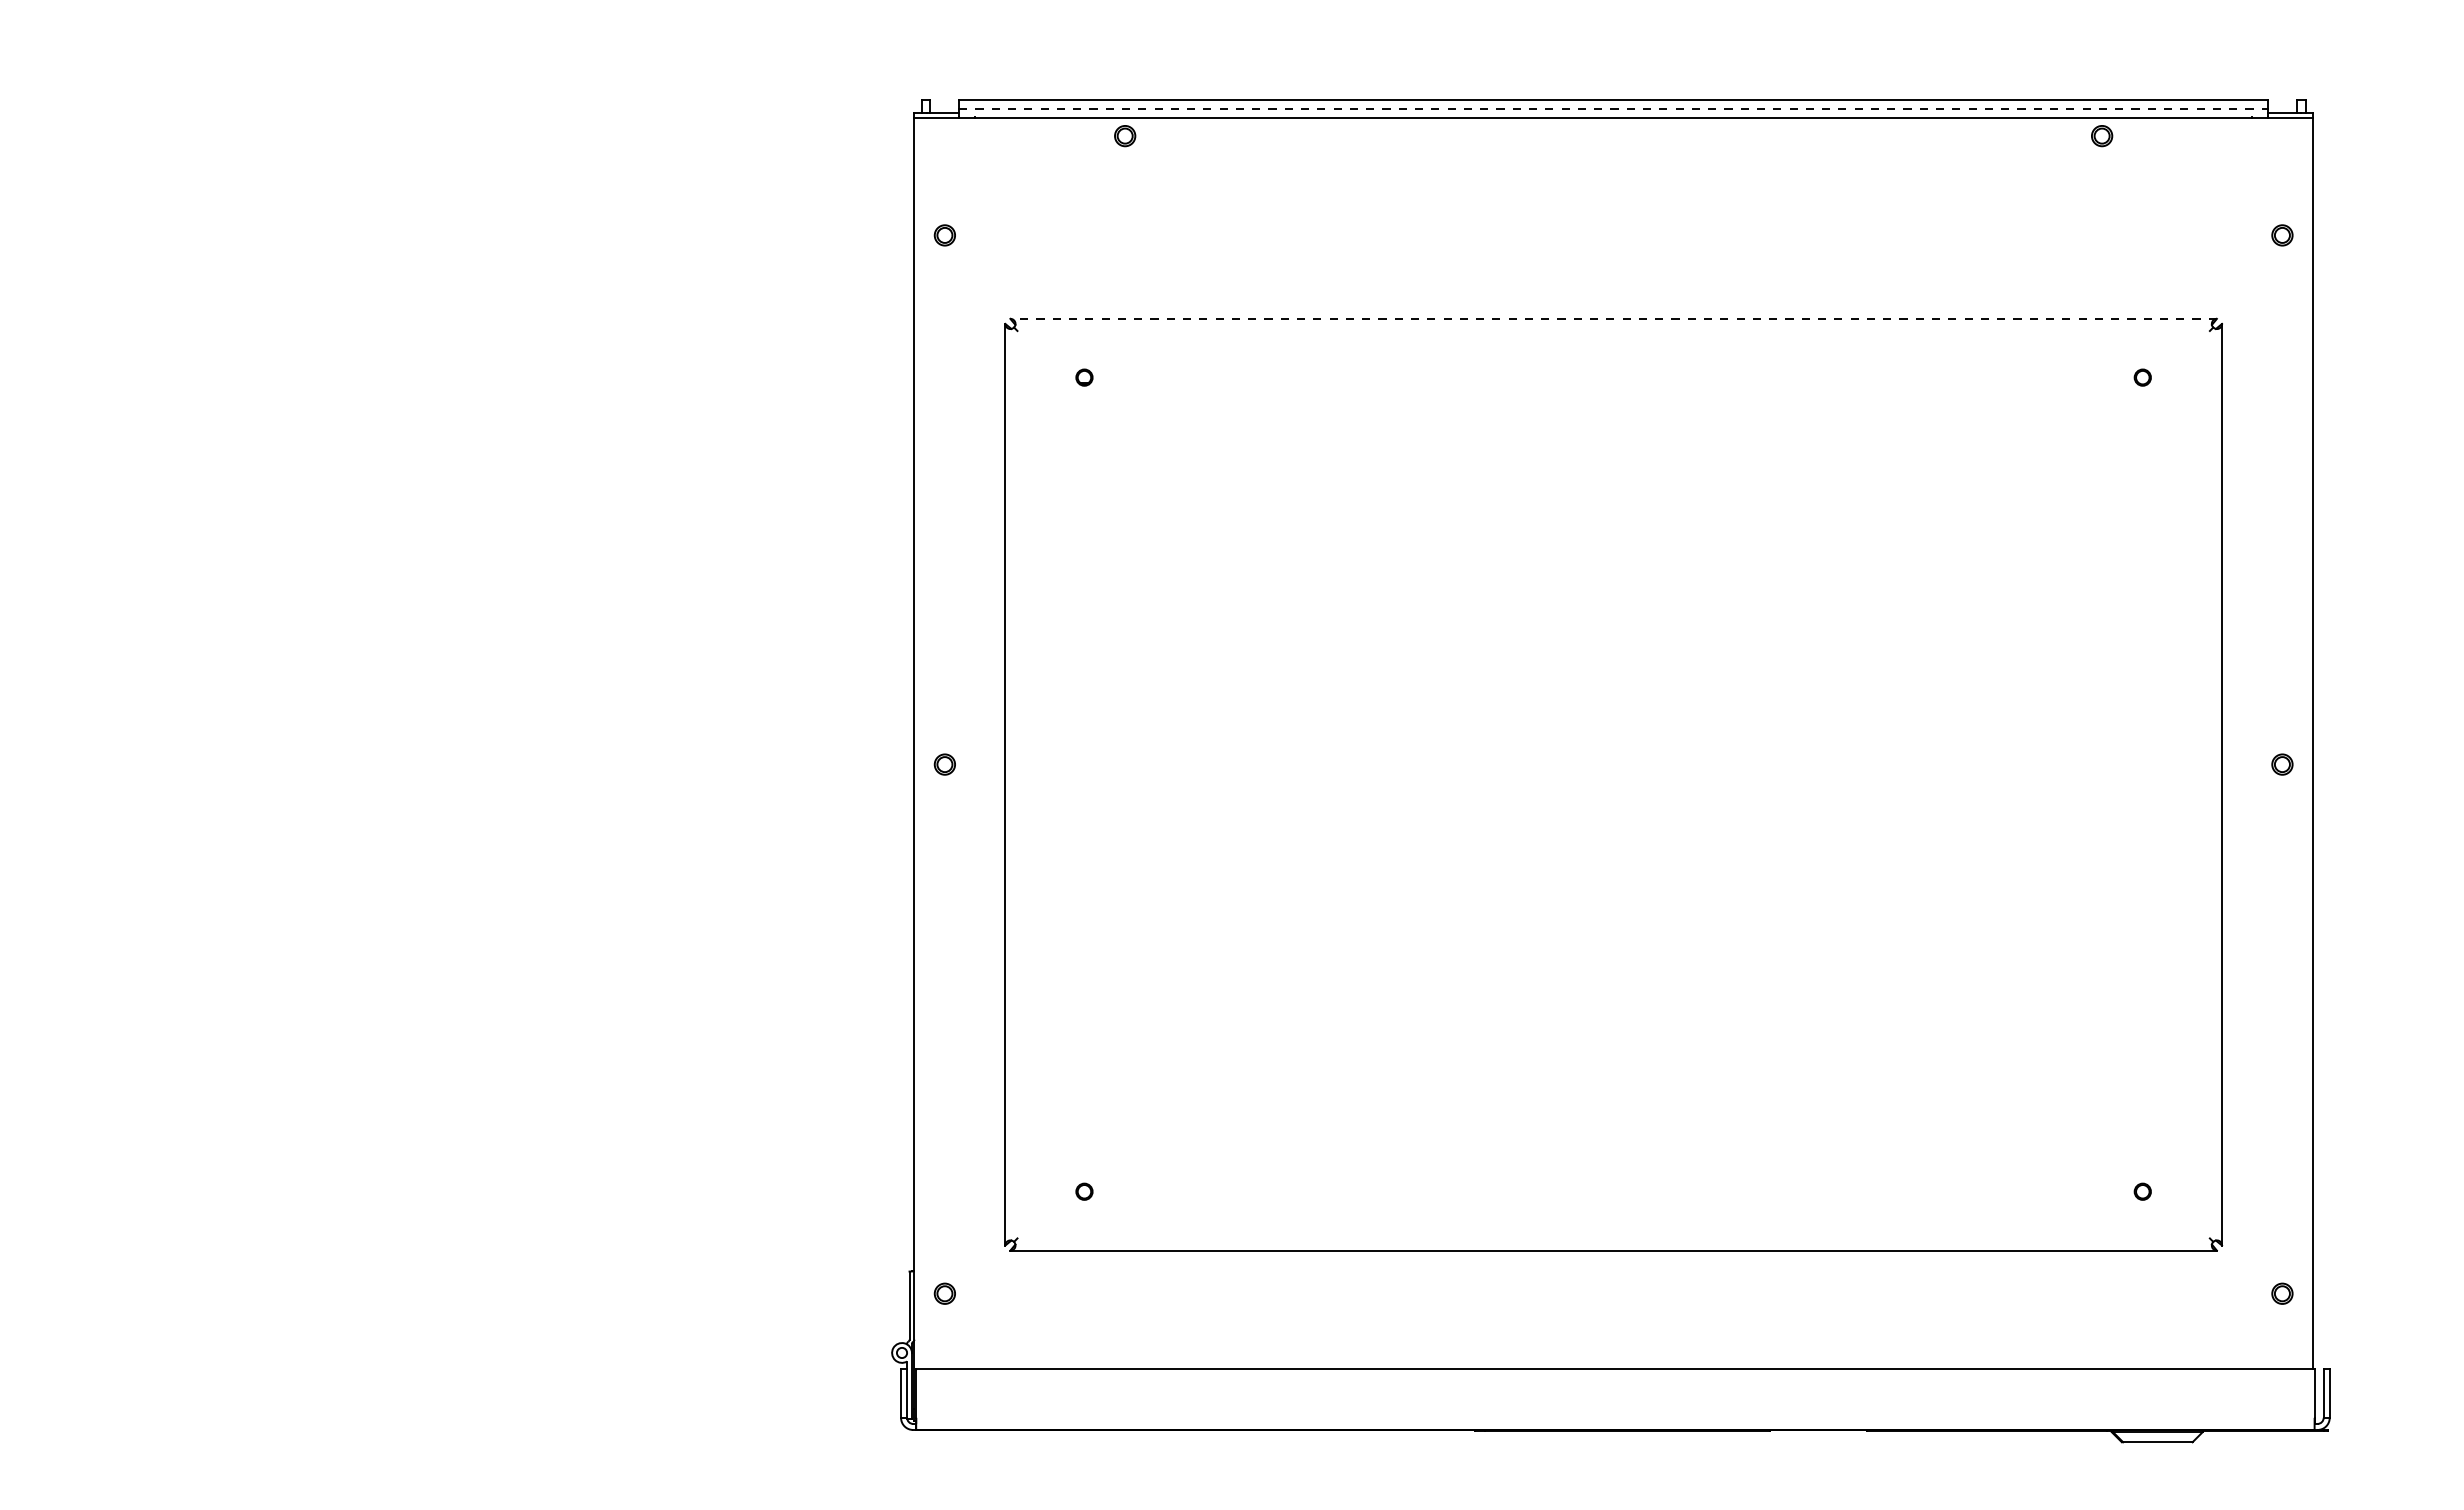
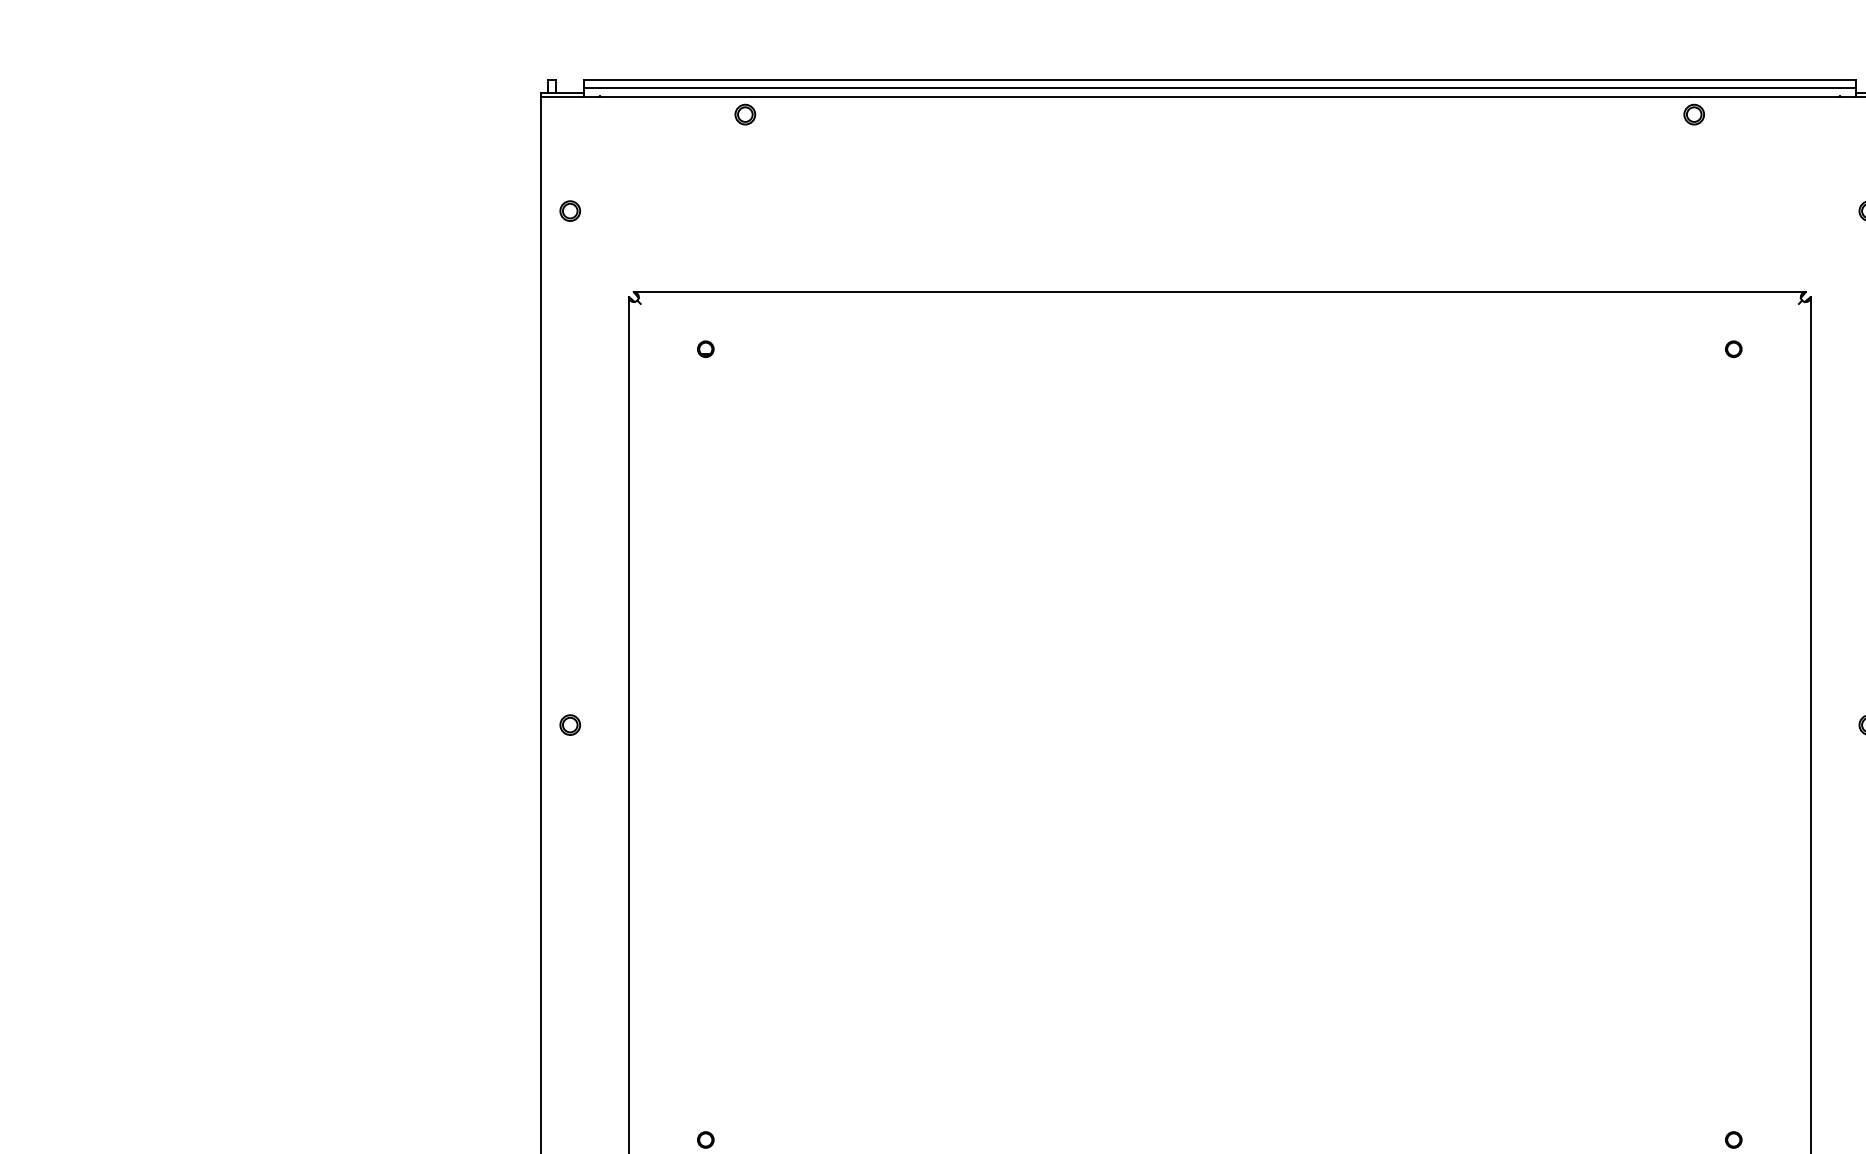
line: (1613, 108) -> (1219, 87), dashed -> solid
line: (1613, 318) -> (1219, 291), dashed -> solid

